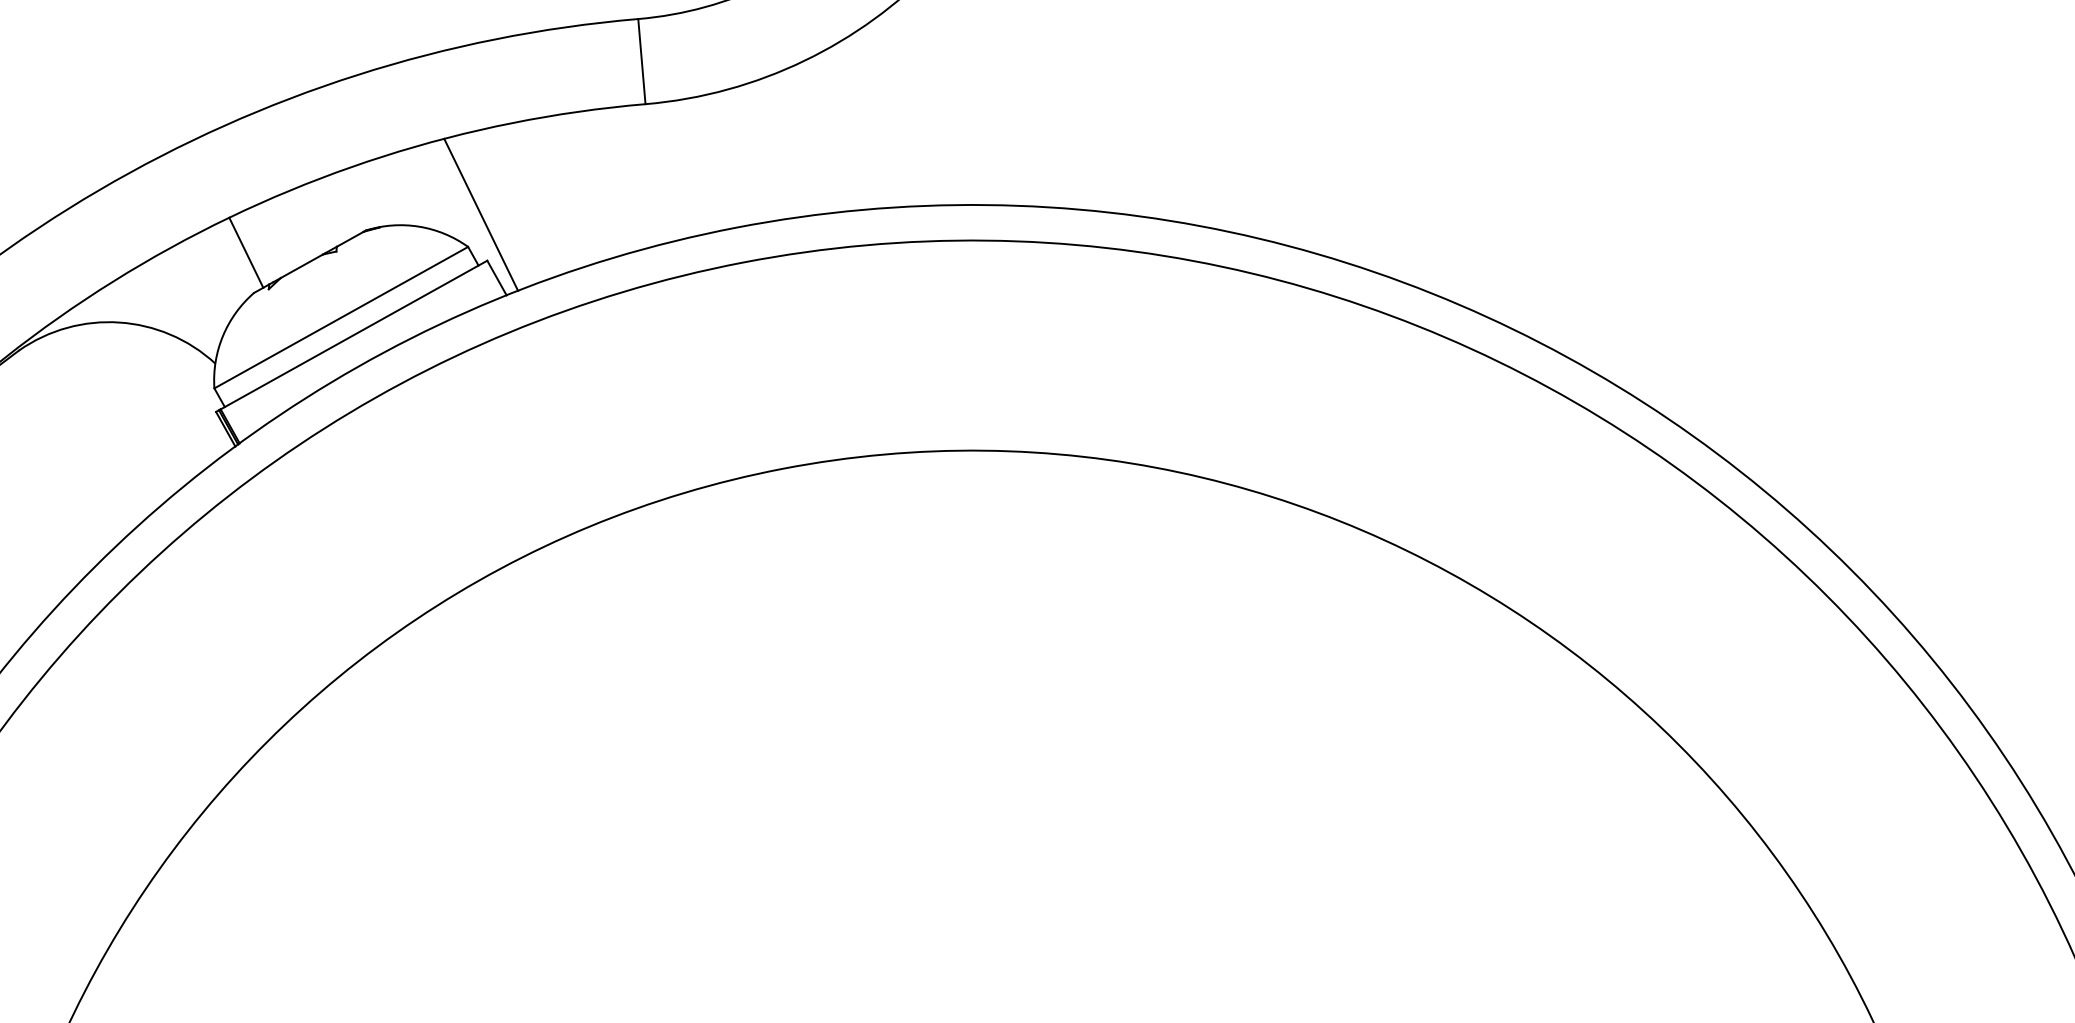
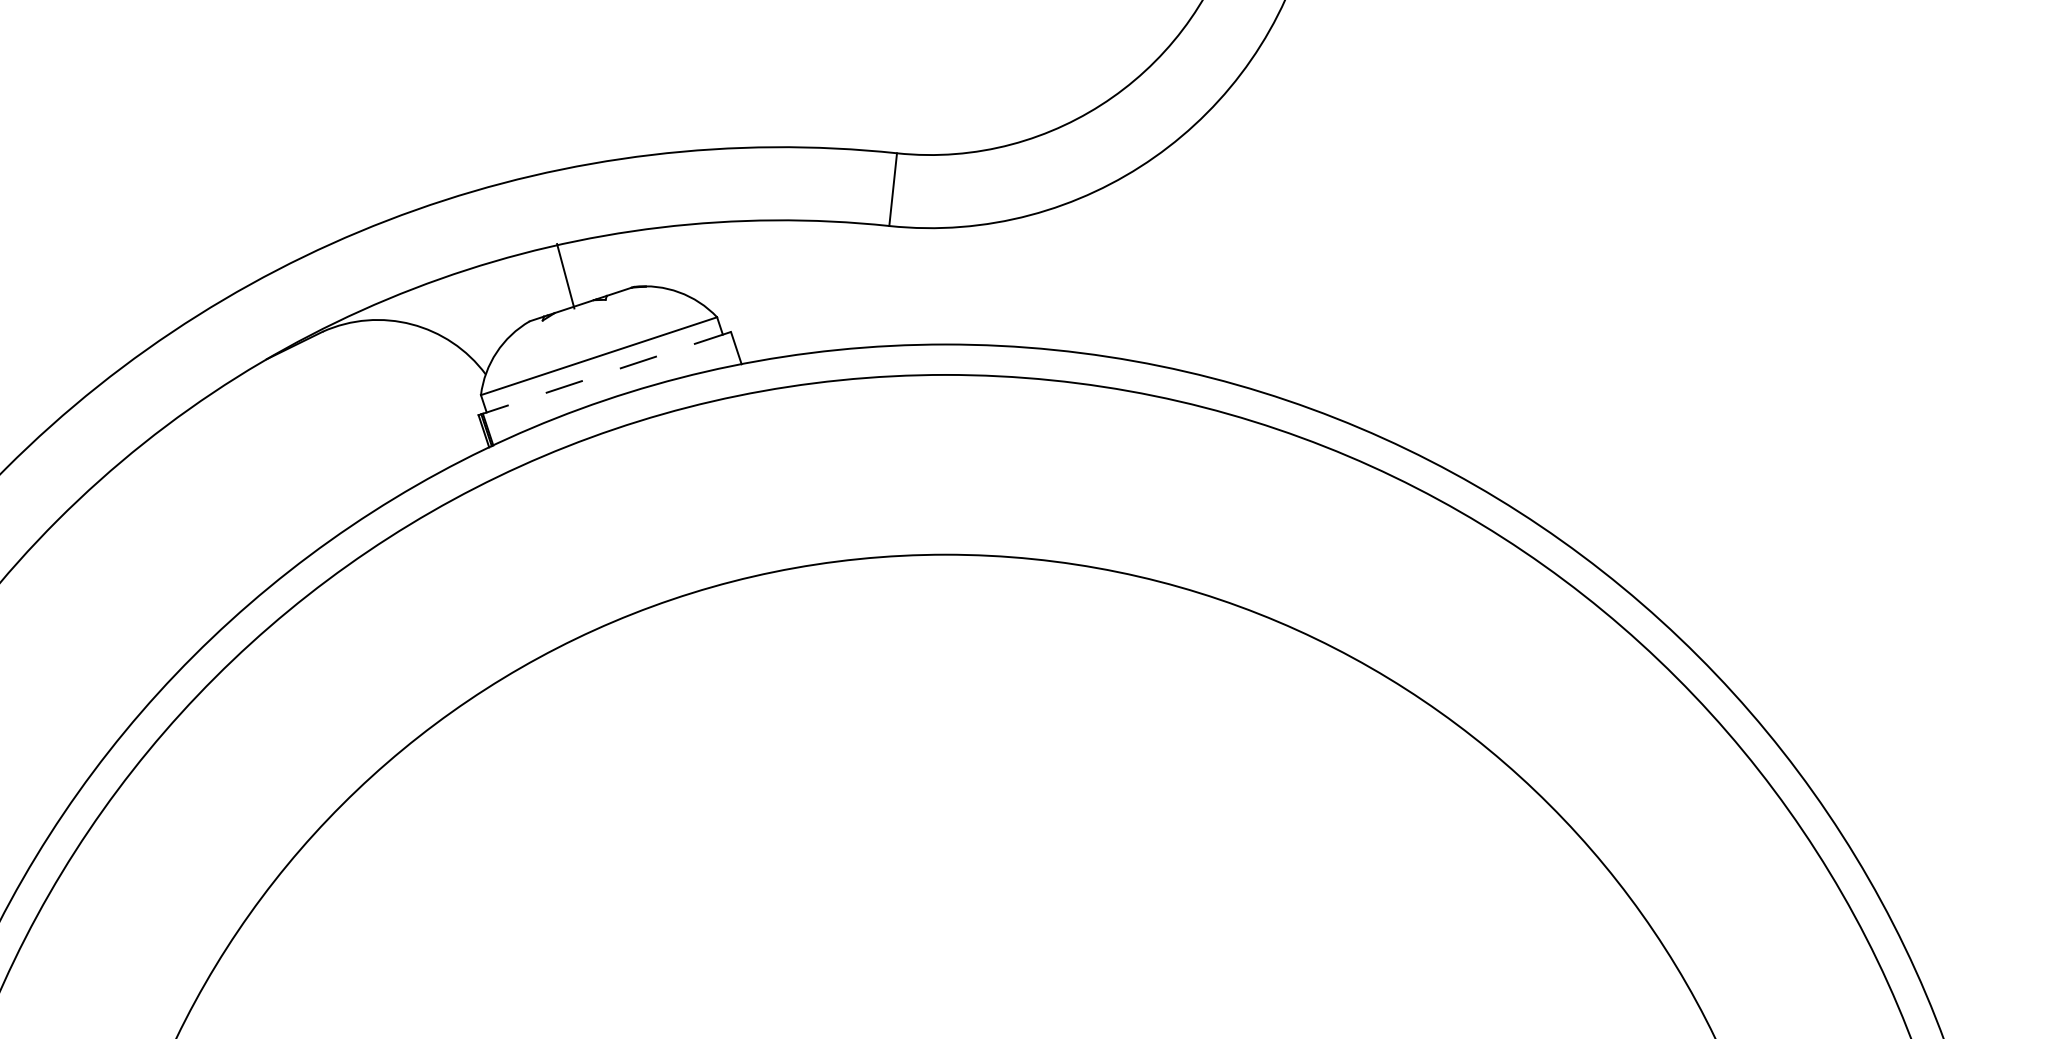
line: (481, 214) -> (733, 292), removed
line: (246, 253) -> (565, 276), moved
line: (353, 334) -> (606, 372), solid -> dashed

